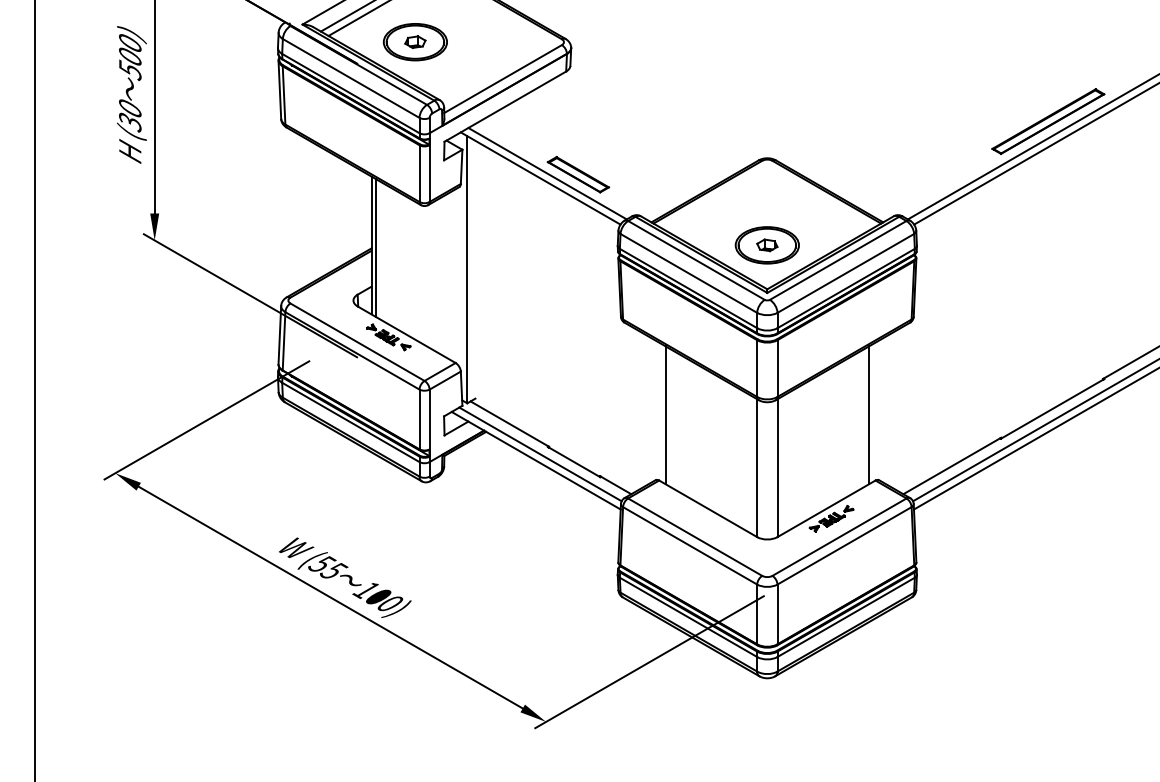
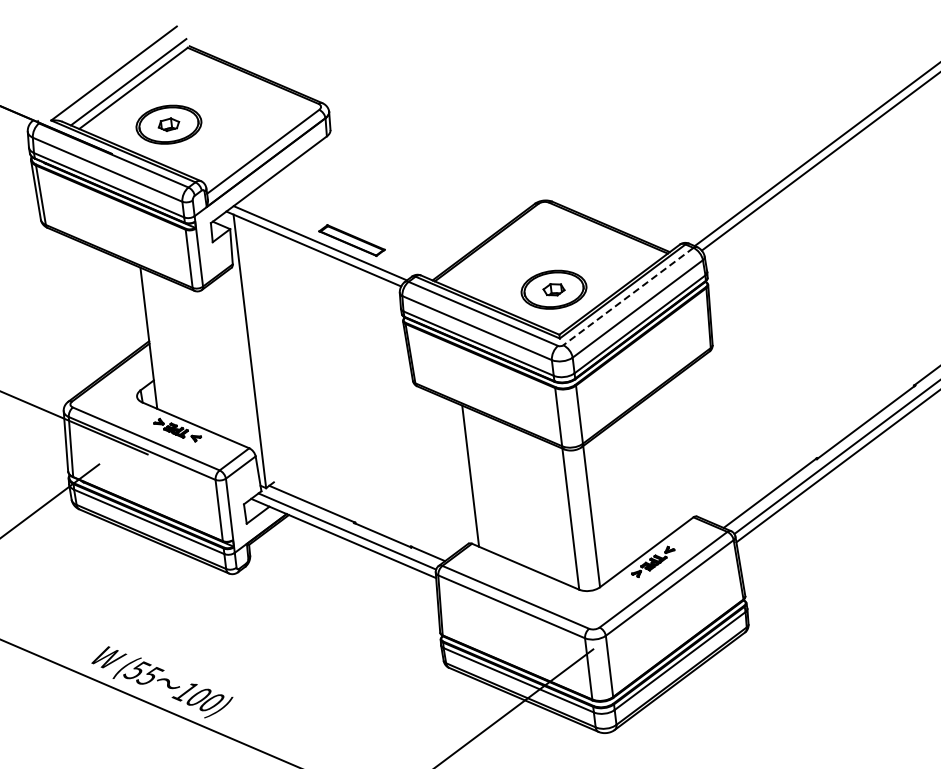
part: (1048, 121) -> (826, 128), removed
line: (375, 247) -> (153, 339), removed
line: (838, 260) -> (628, 296), solid -> dashed
line: (869, 415) -> (679, 451), removed

